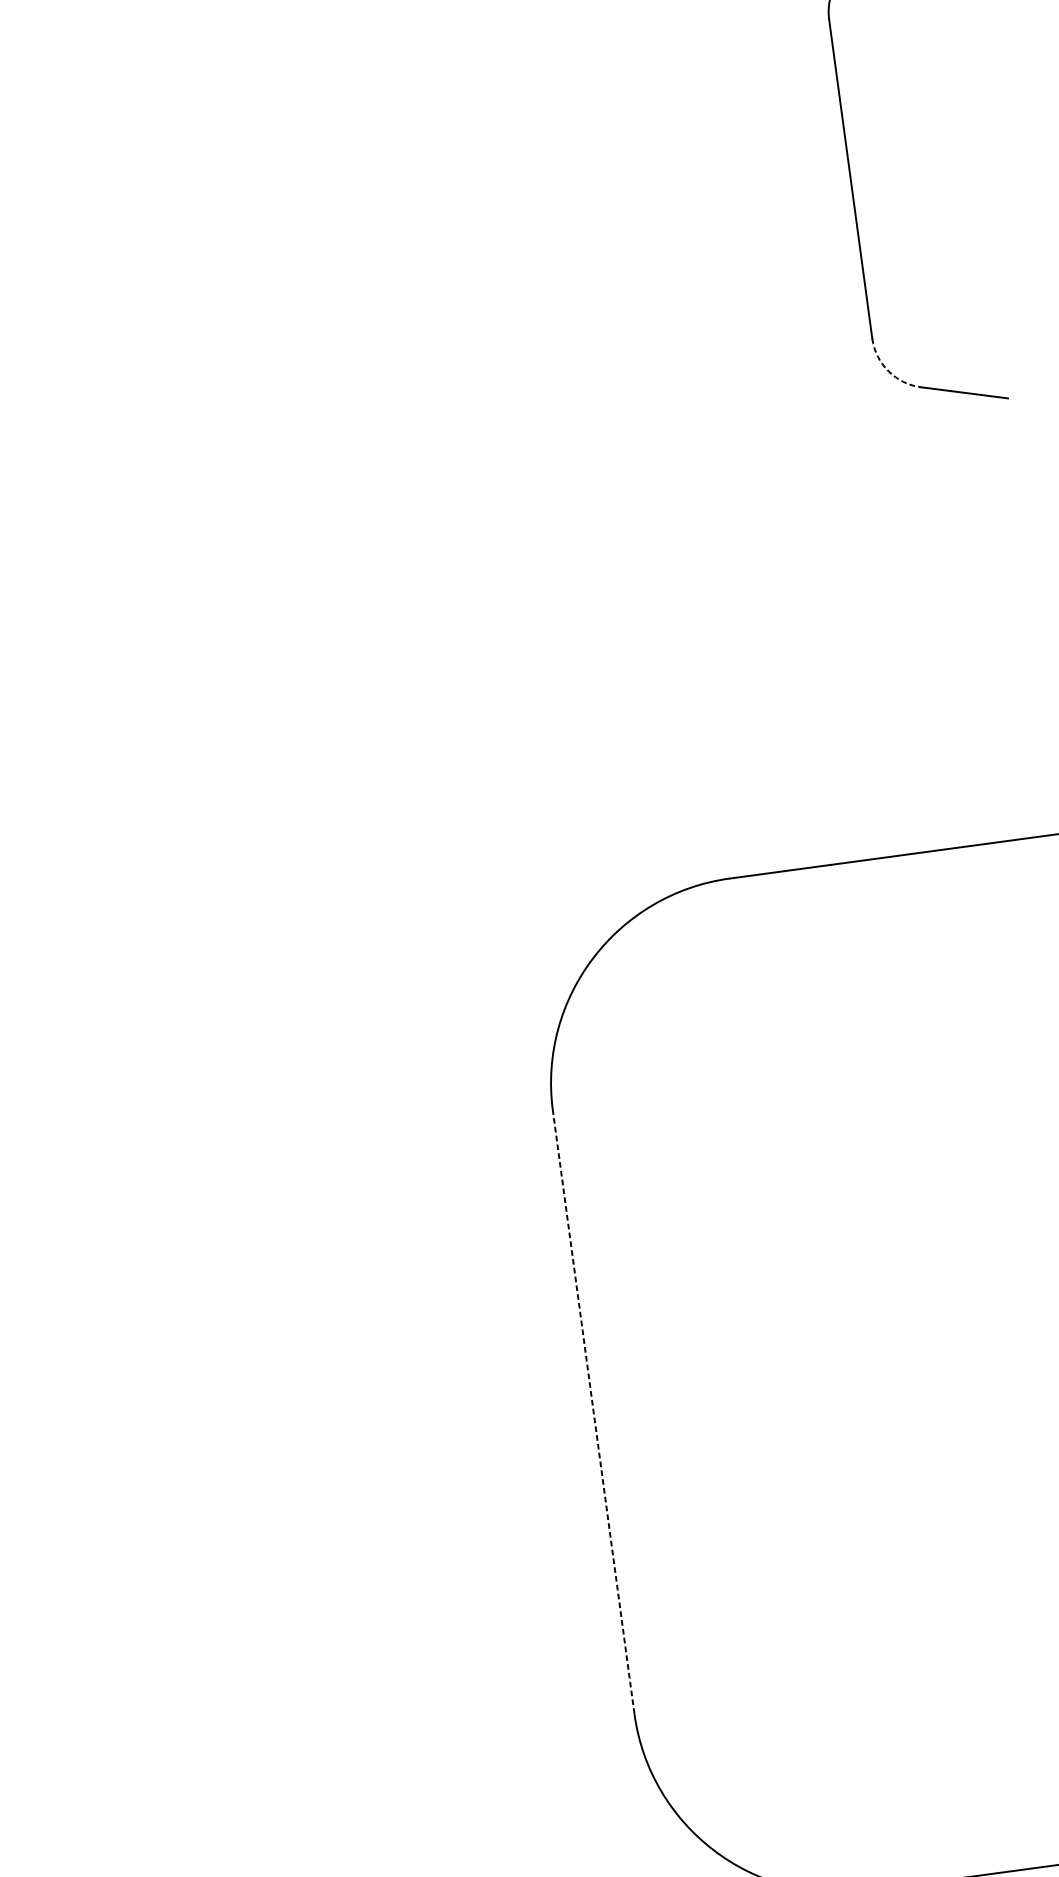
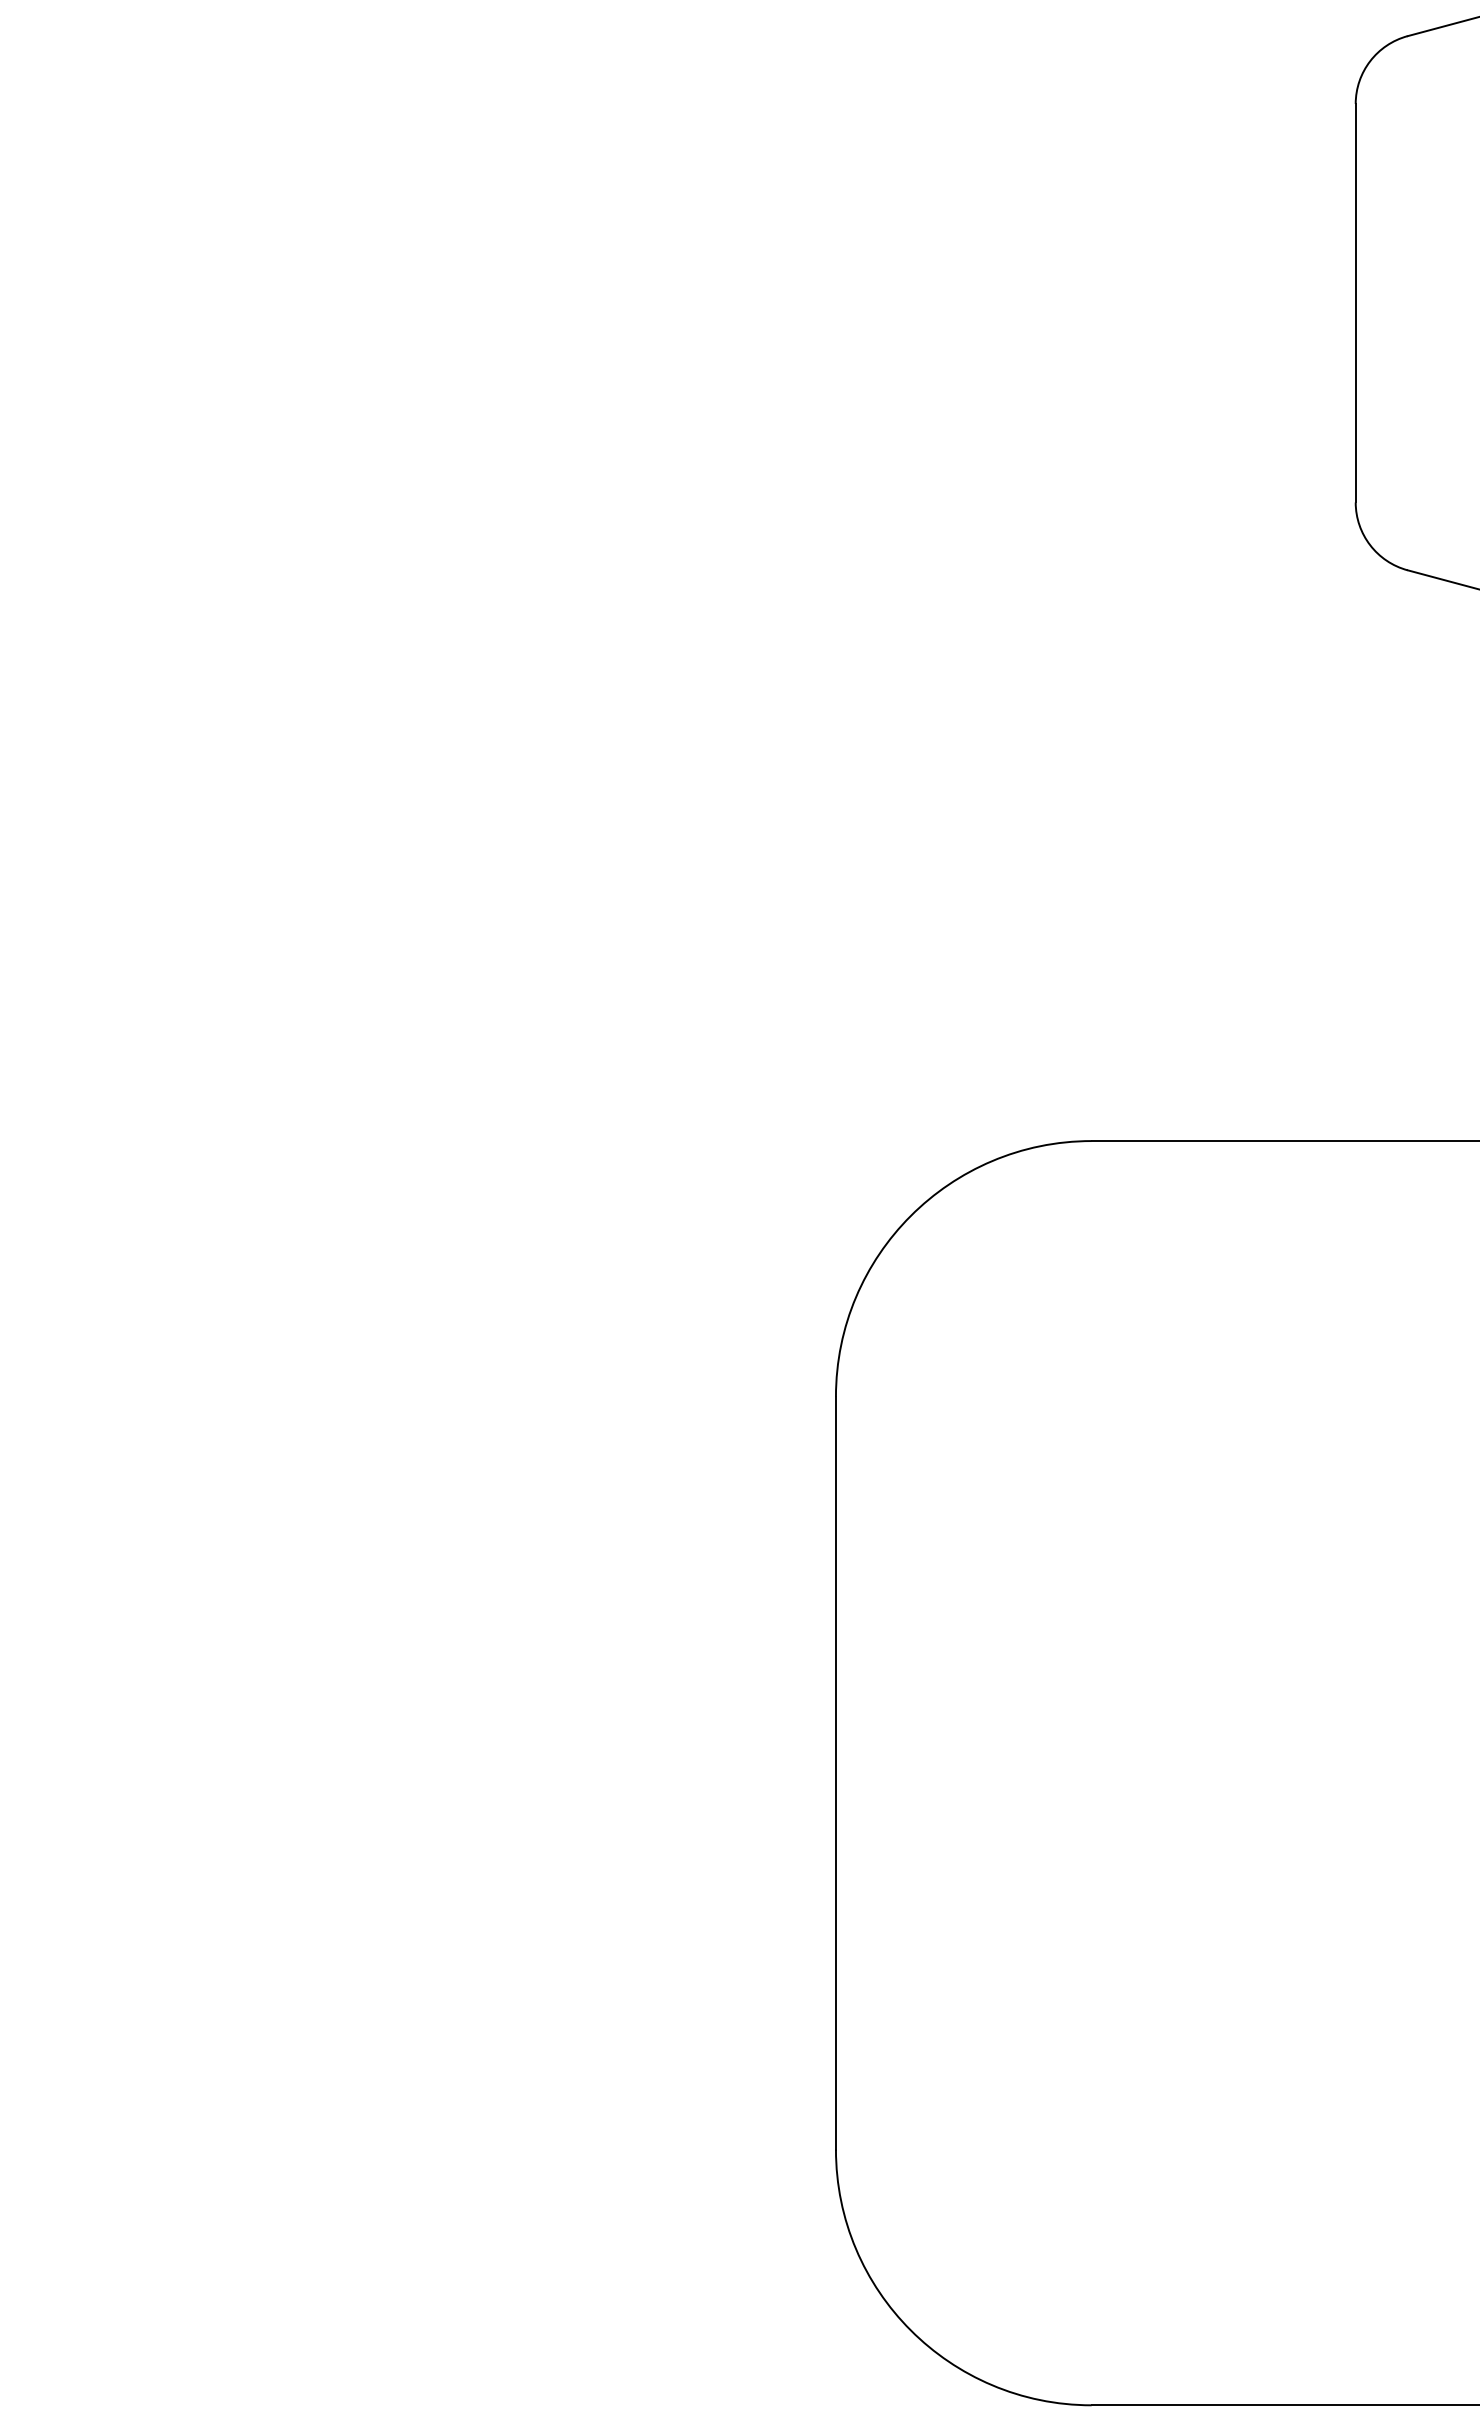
arc: (888, 371) -> (1370, 545), dashed -> solid
line: (593, 1411) -> (835, 1772), dashed -> solid

